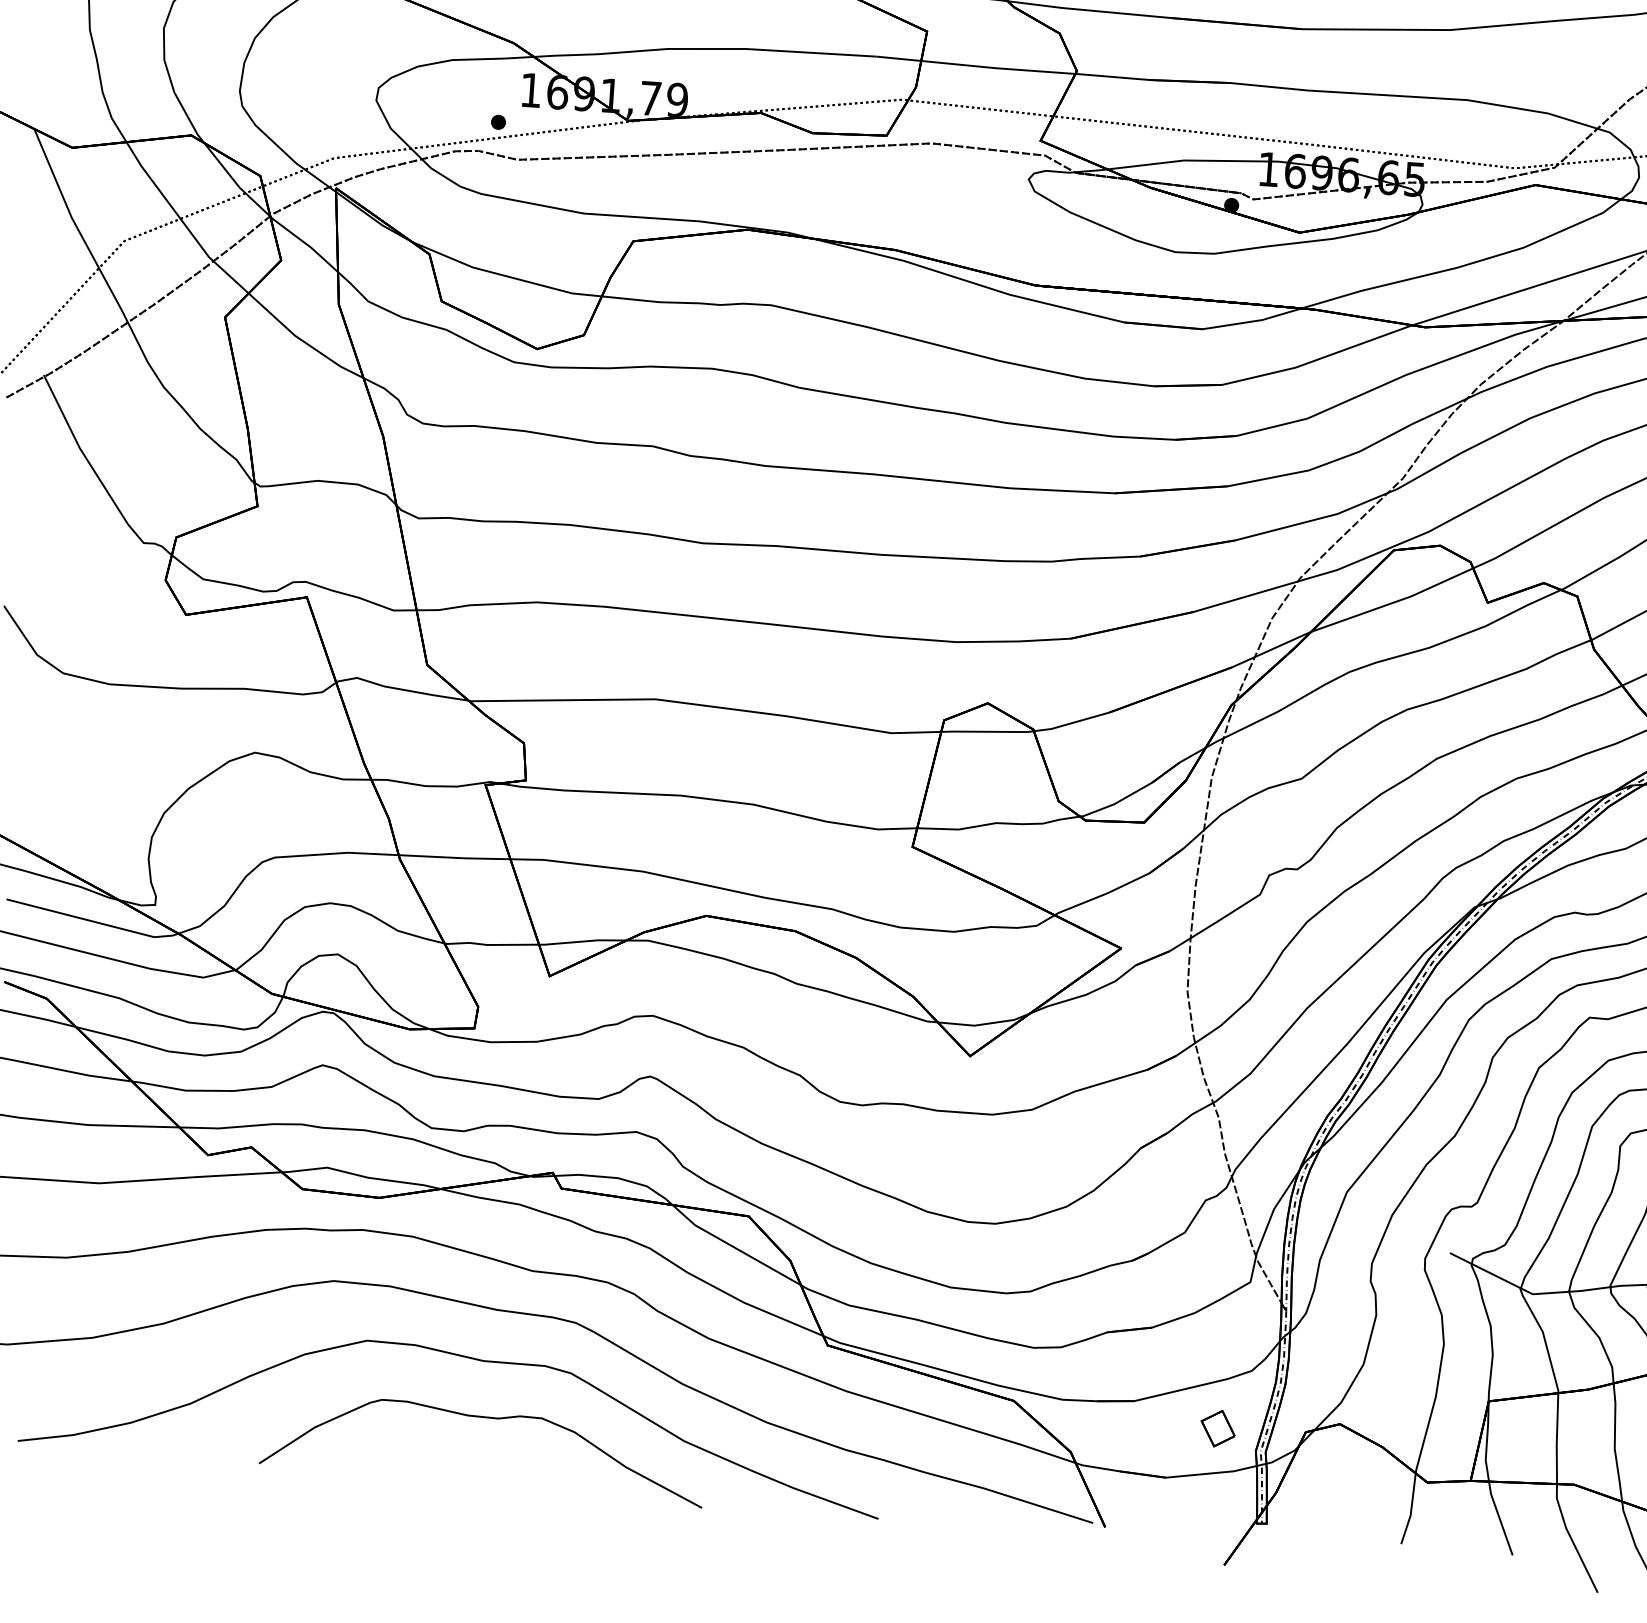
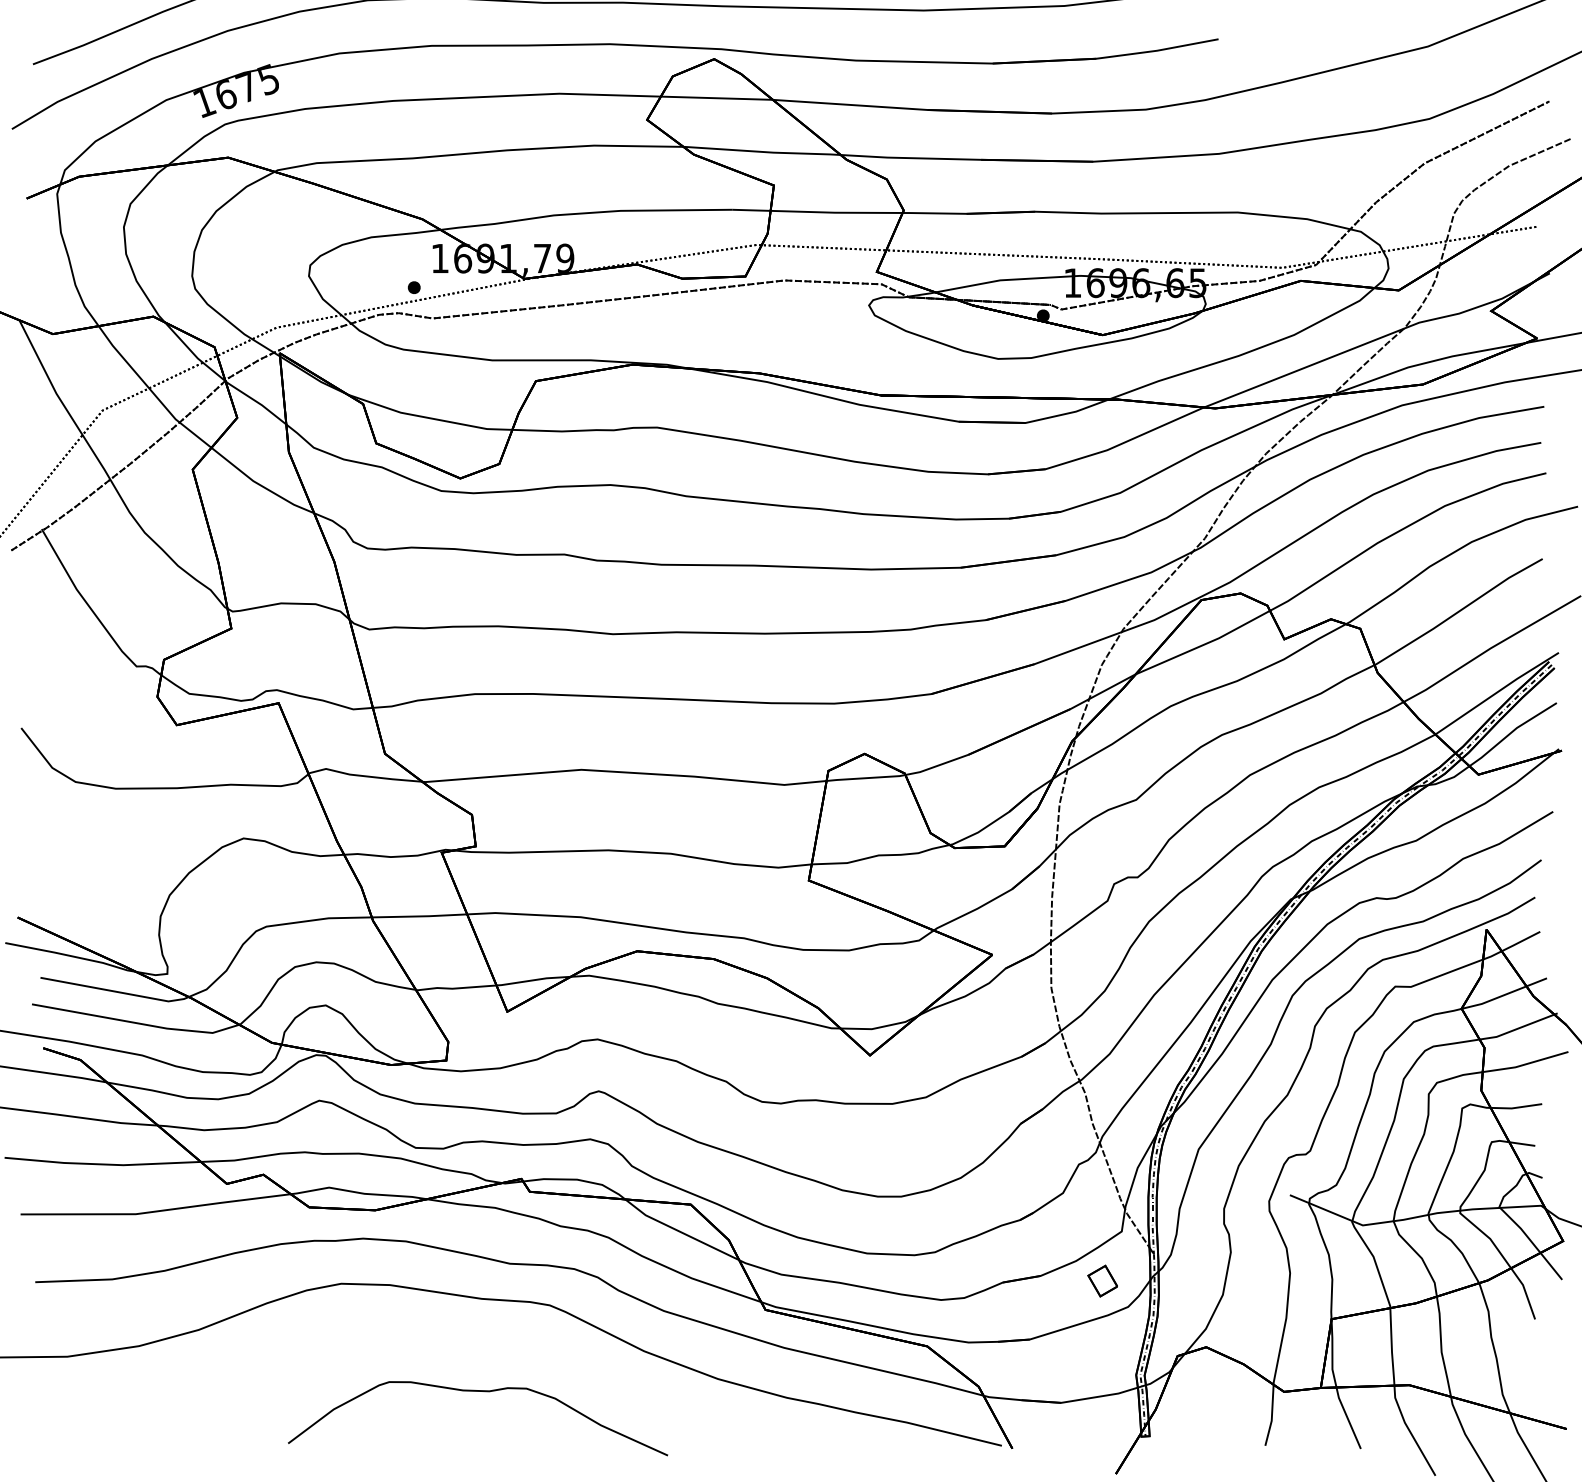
curve: (462, 1357) -> (455, 1341), removed
part: (1217, 1427) -> (1102, 1280), moved

